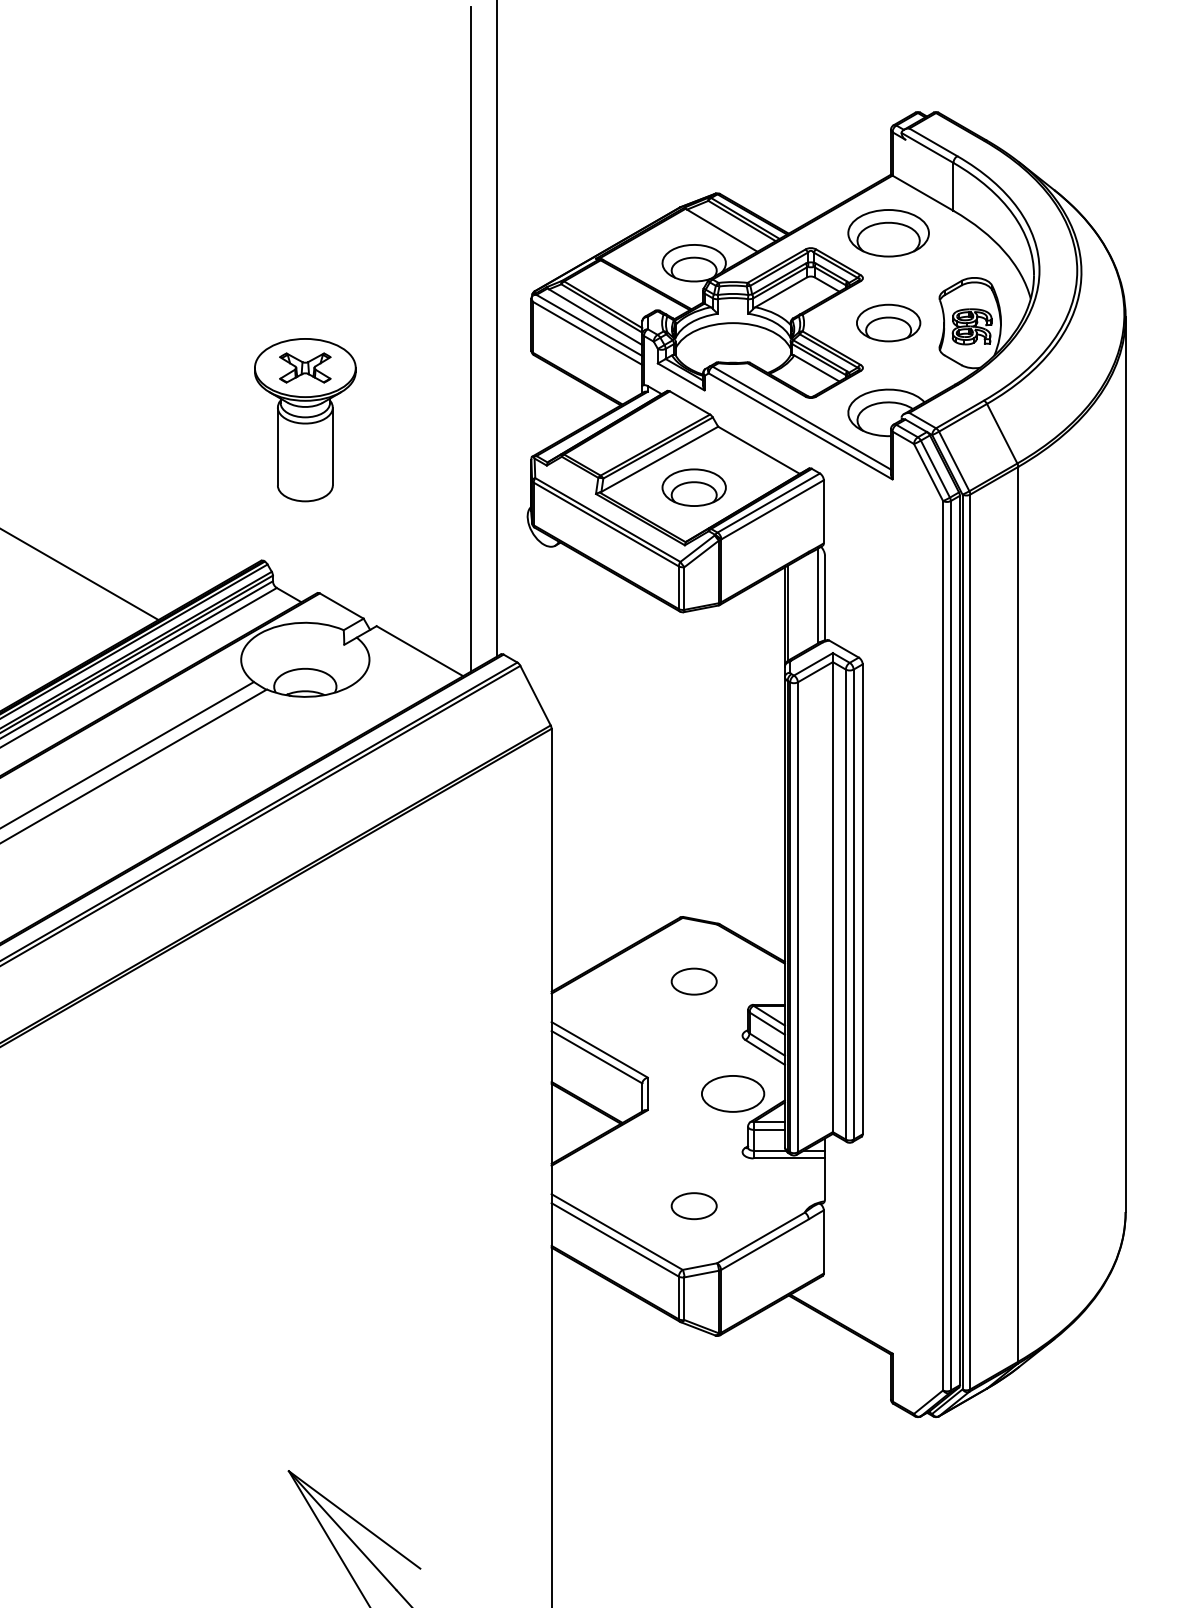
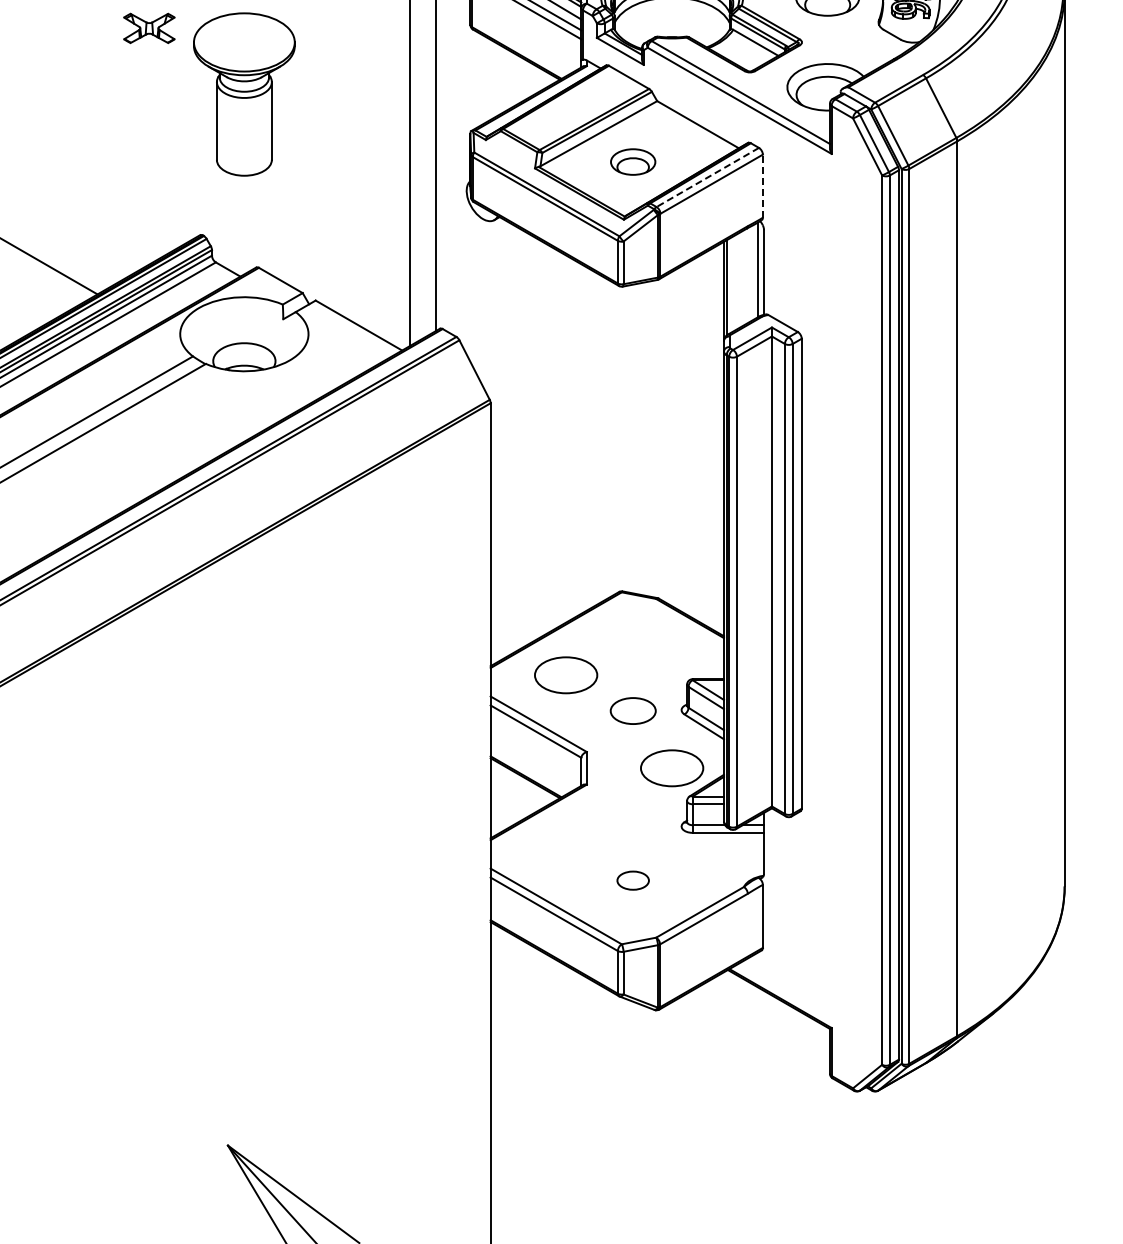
part: (305, 367) -> (149, 27), moved
part: (693, 487) -> (632, 161), size x0.7
line: (768, 503) -> (707, 177), solid -> dashed
line: (823, 511) -> (762, 185), solid -> dashed
part: (693, 981) -> (632, 710), moved
part: (627, 1000) -> (566, 674), added
part: (693, 1206) -> (632, 880), size x0.7

